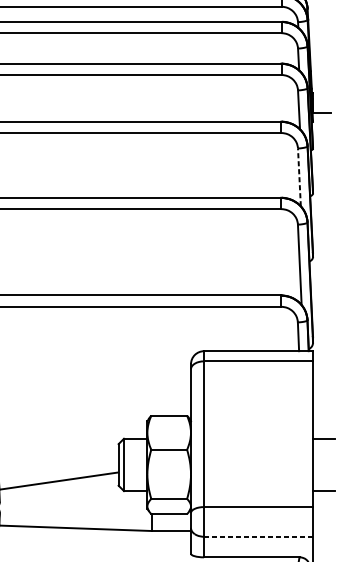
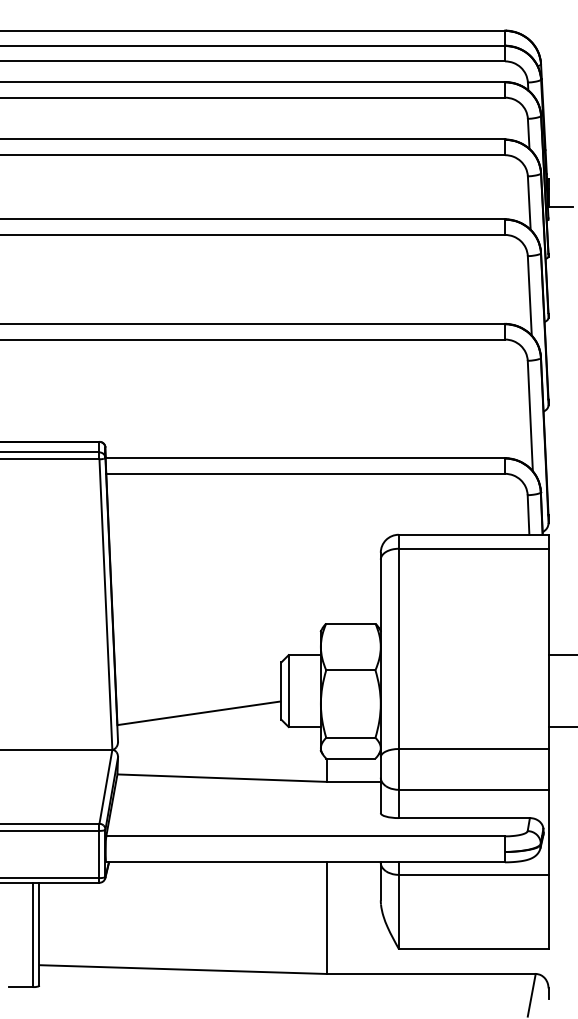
line: (299, 177) -> (529, 295), dashed -> solid
line: (258, 536) -> (473, 789), dashed -> solid

